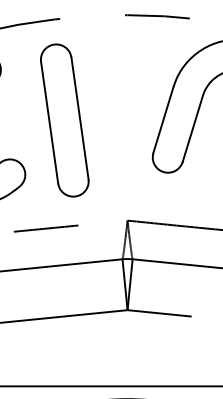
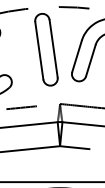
part: (64, 120) -> (46, 49), moved

